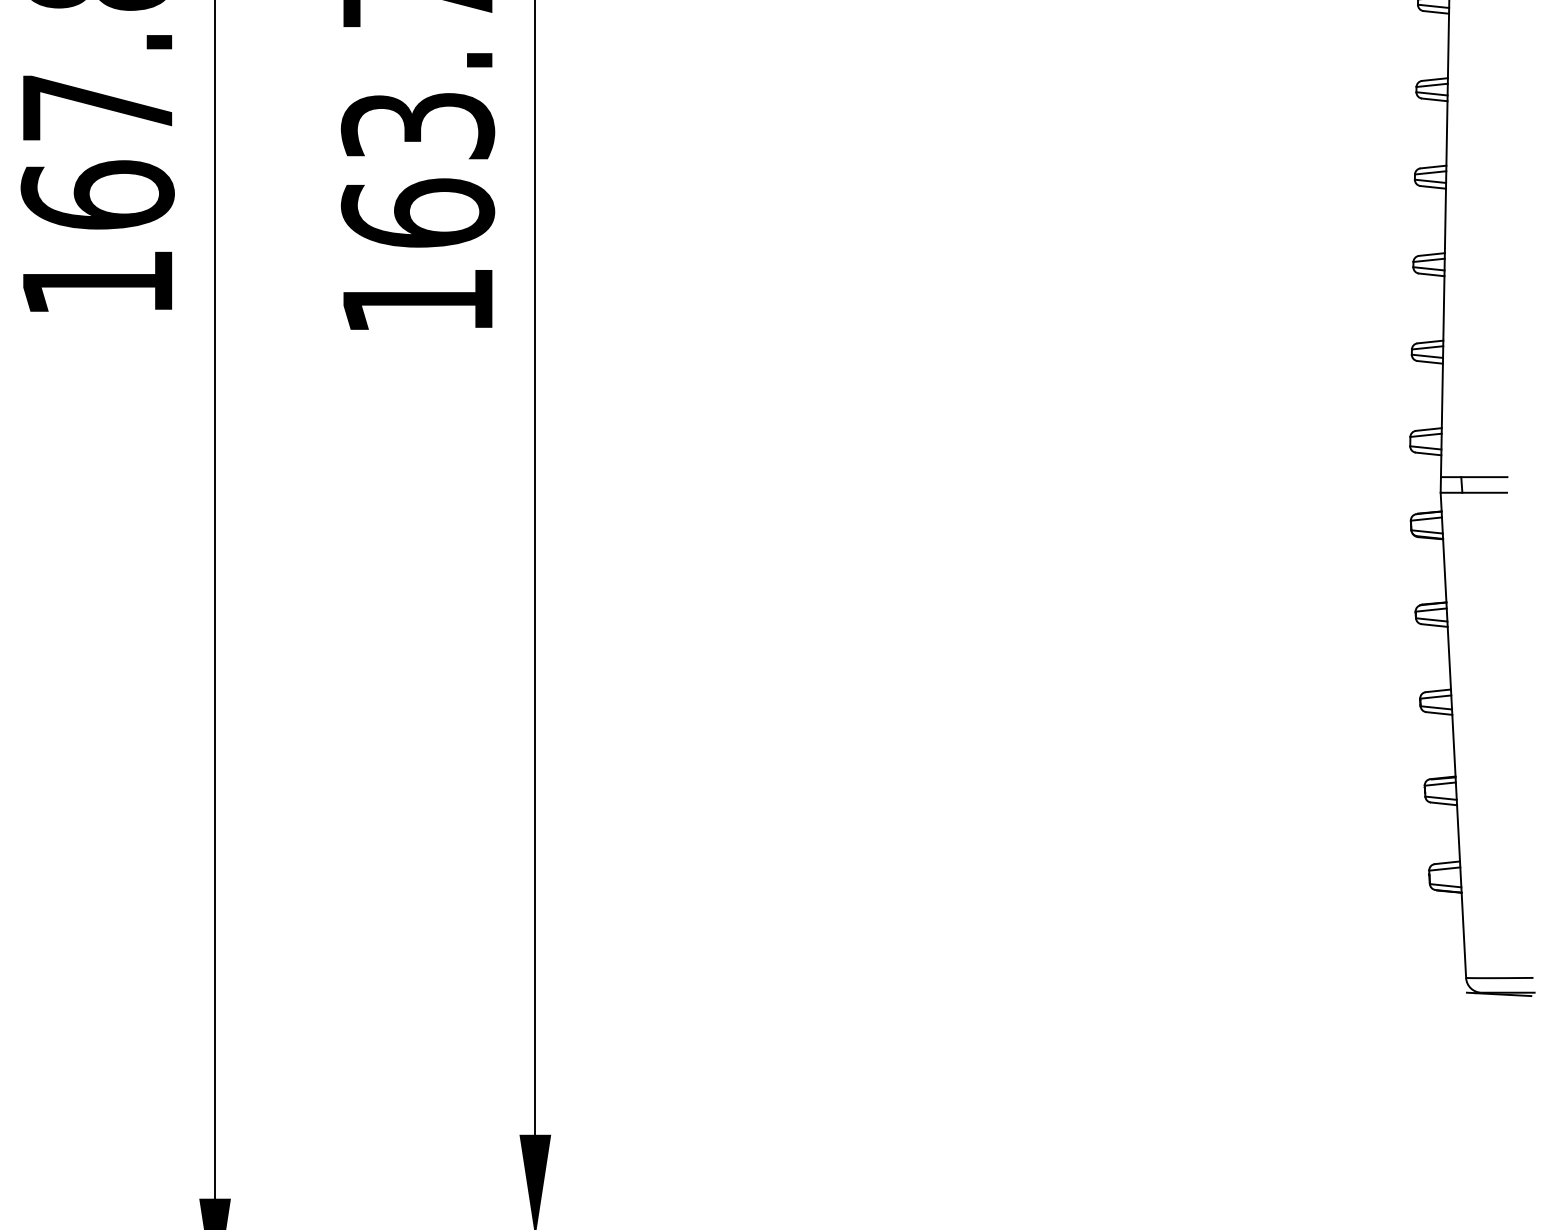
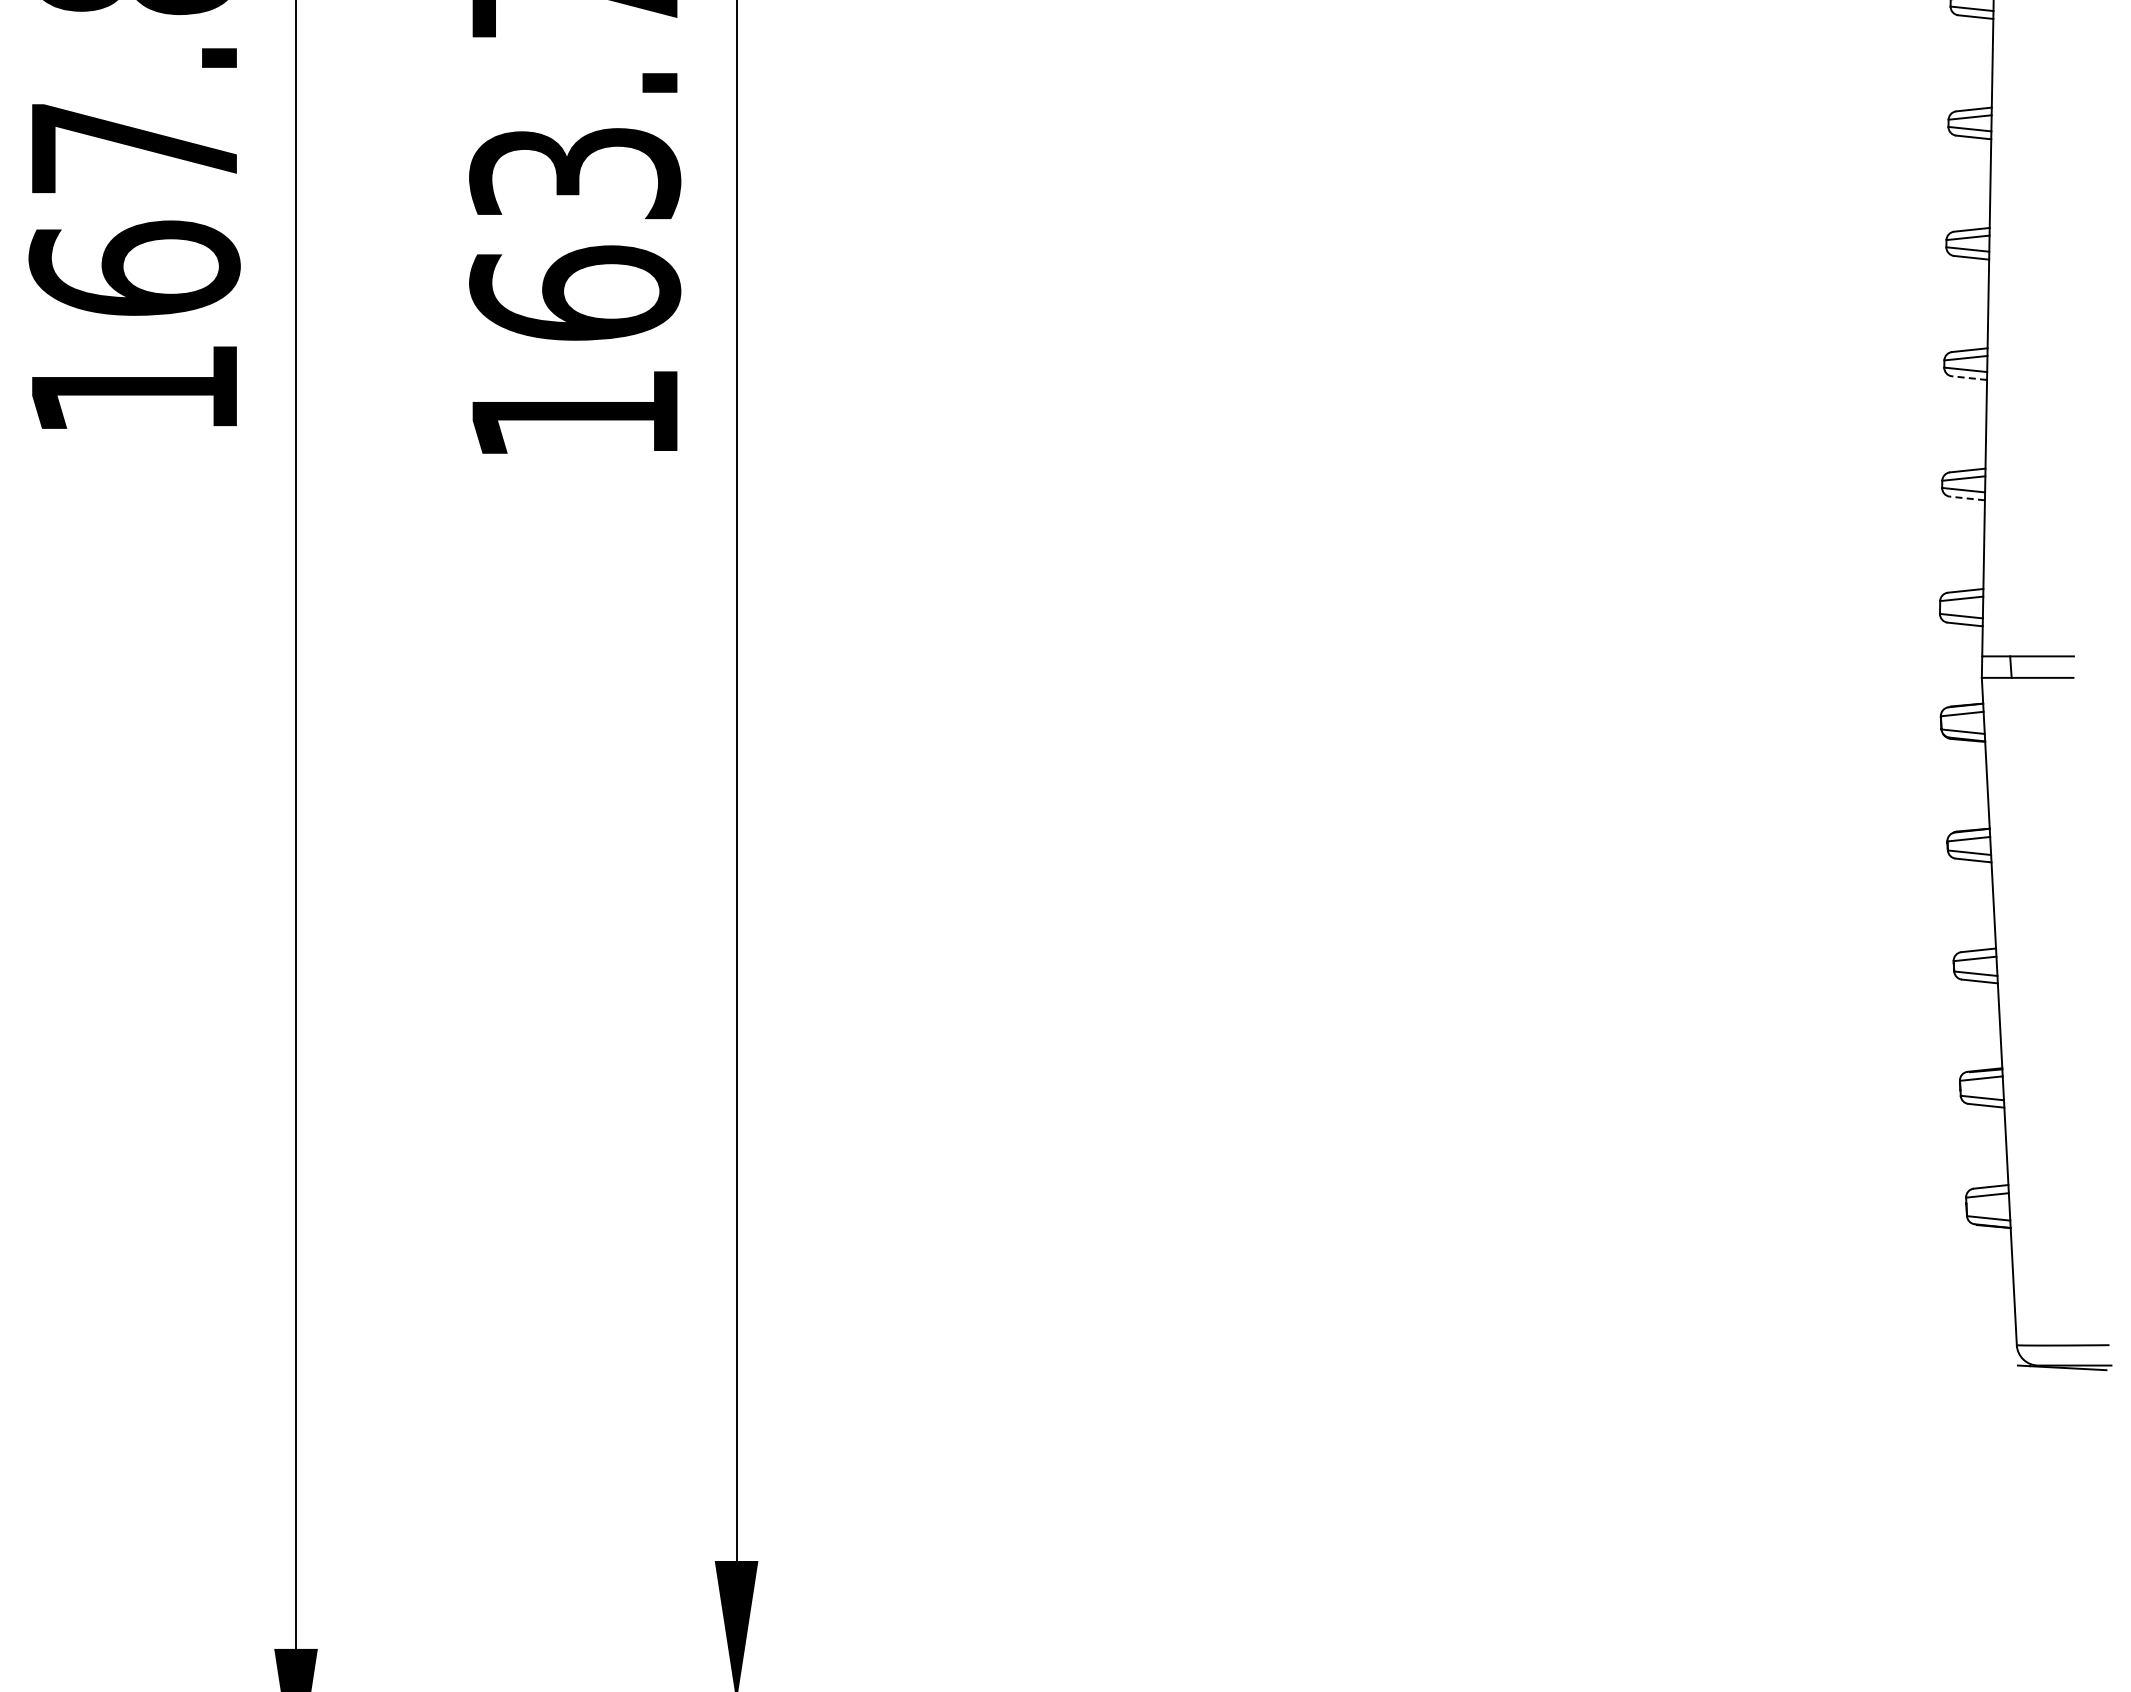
line: (1431, 275) -> (1969, 378), solid -> dashed
line: (1430, 362) -> (1967, 498), solid -> dashed

